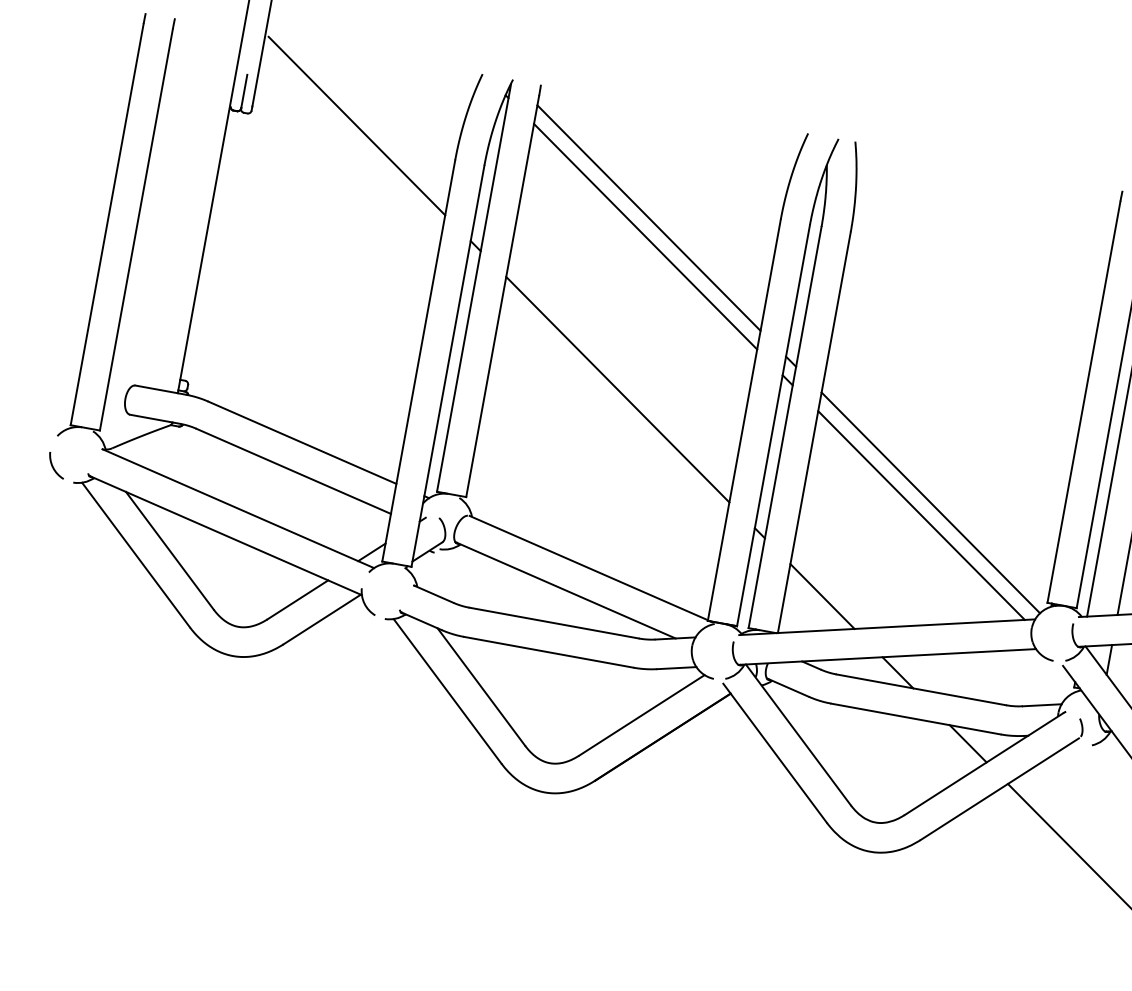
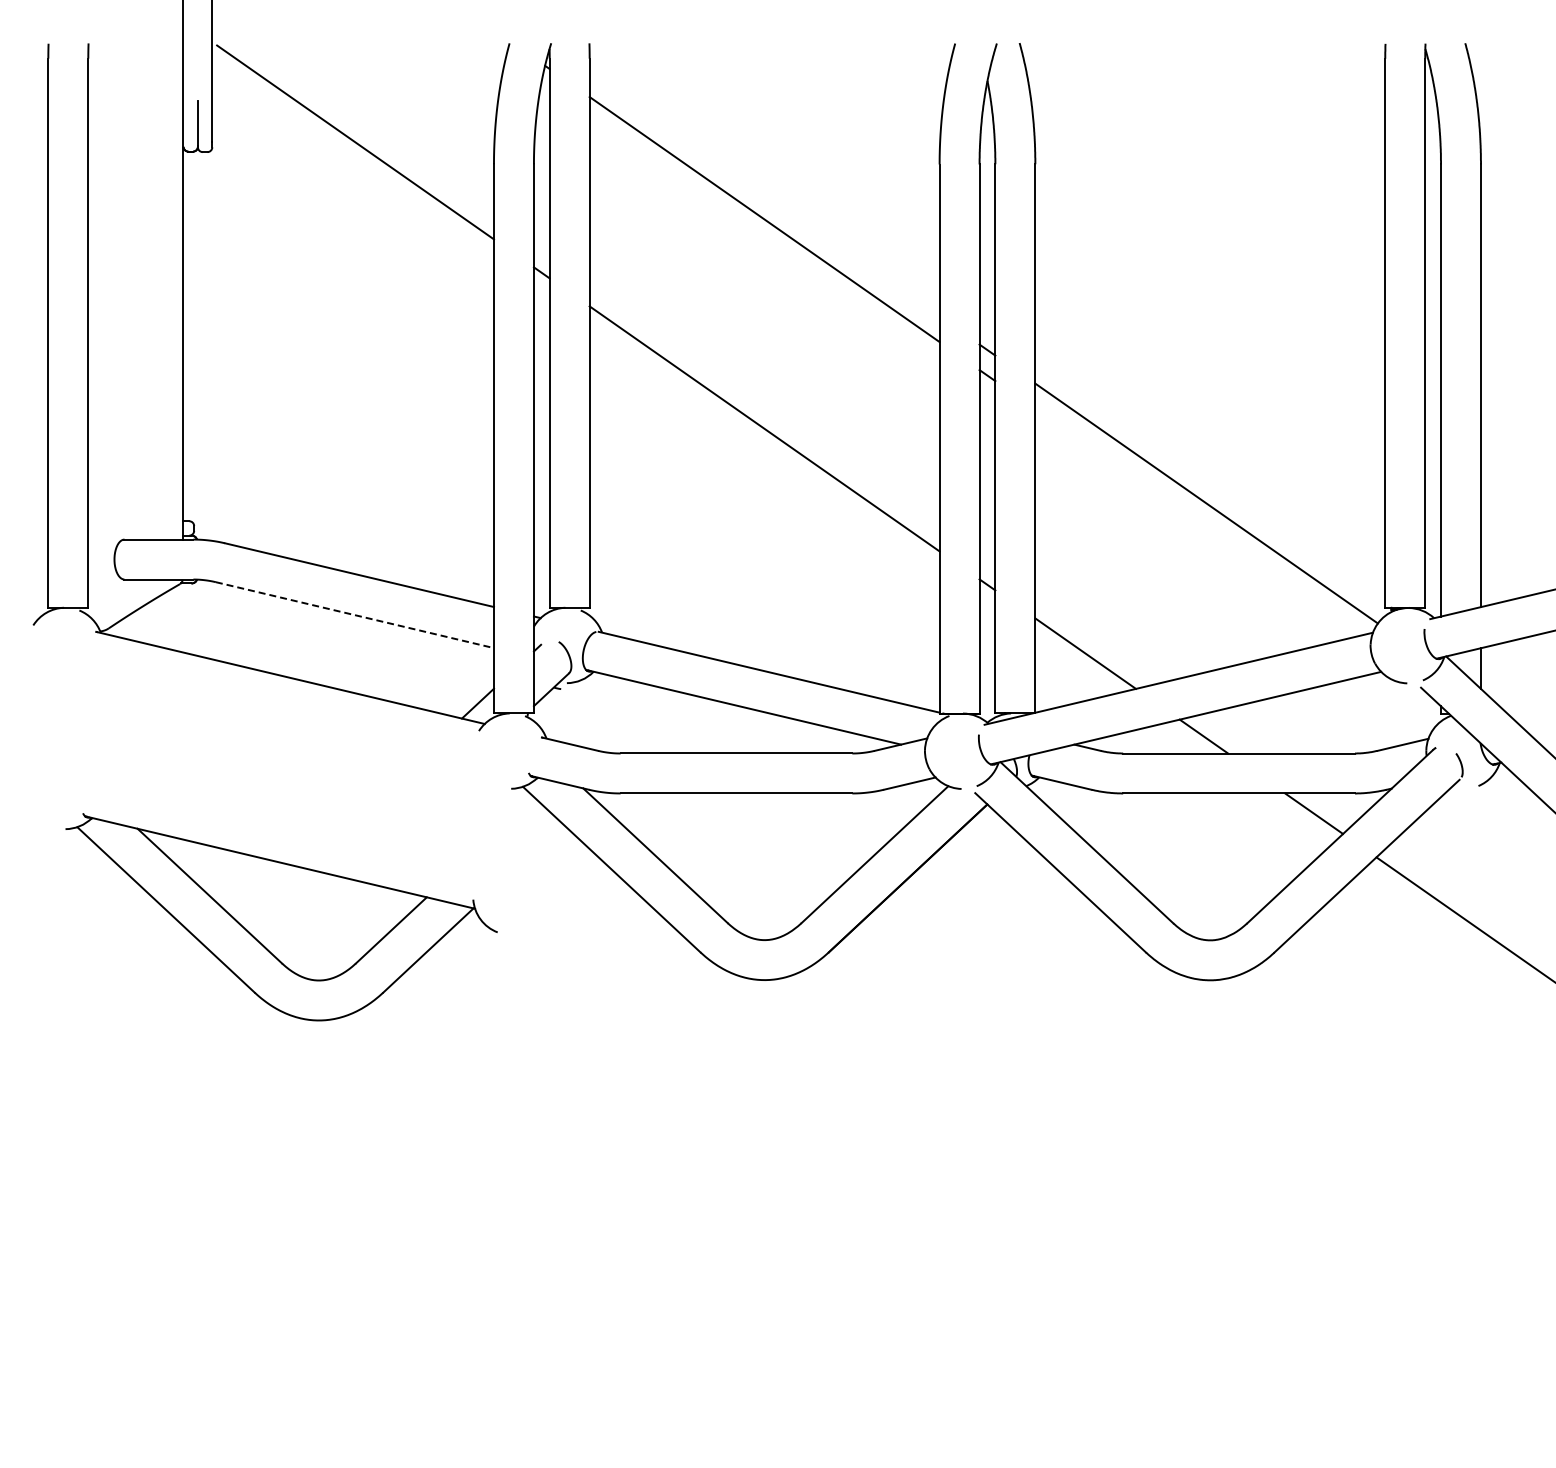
line: (648, 217) -> (764, 193), removed
arc: (53, 466) -> (35, 666), removed
line: (293, 471) -> (354, 615), solid -> dashed
line: (921, 515) -> (1197, 522), removed
part: (219, 575) -> (281, 917), moved

